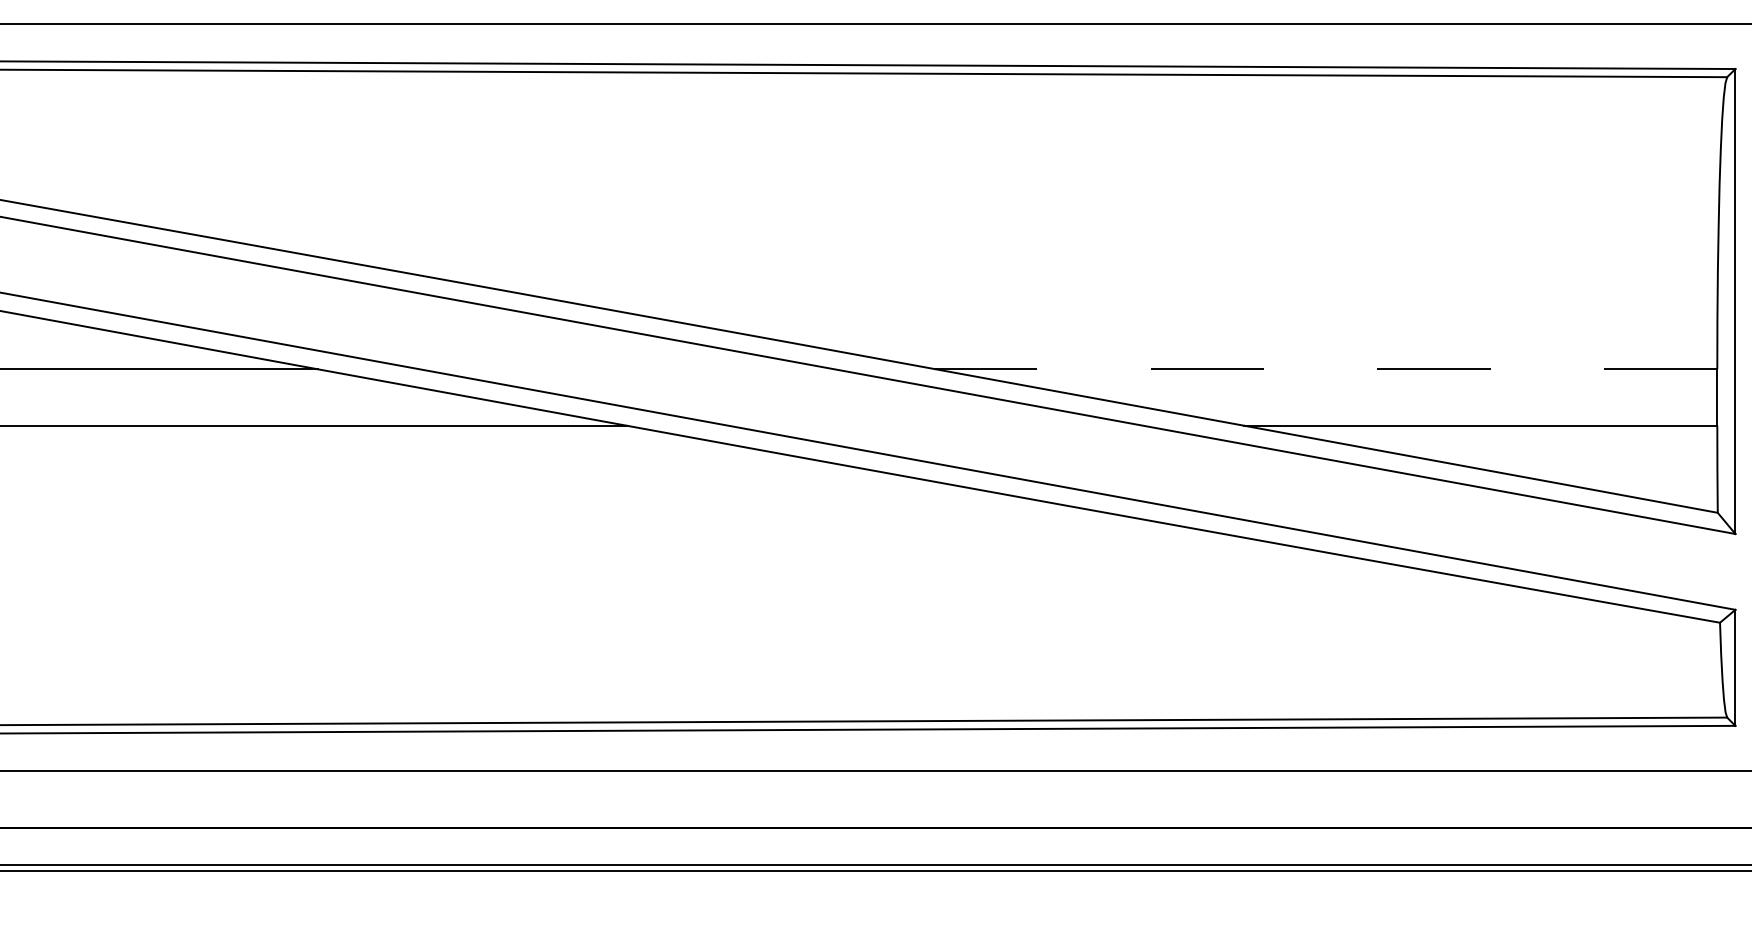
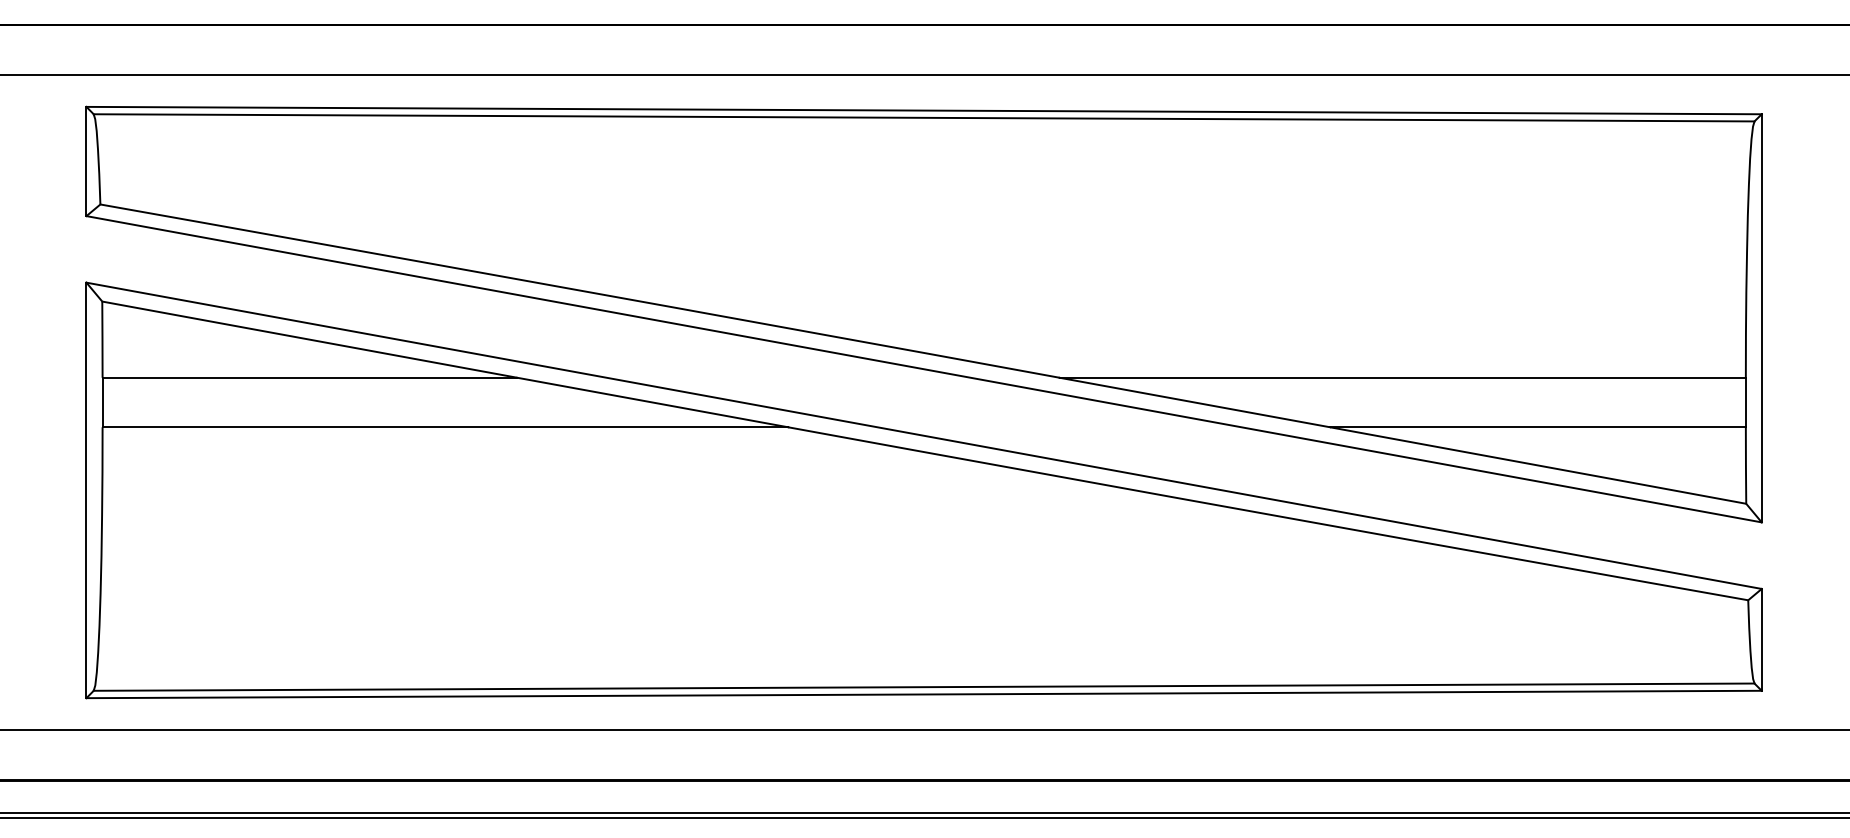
line: (1326, 368) -> (1402, 377), dashed -> solid

